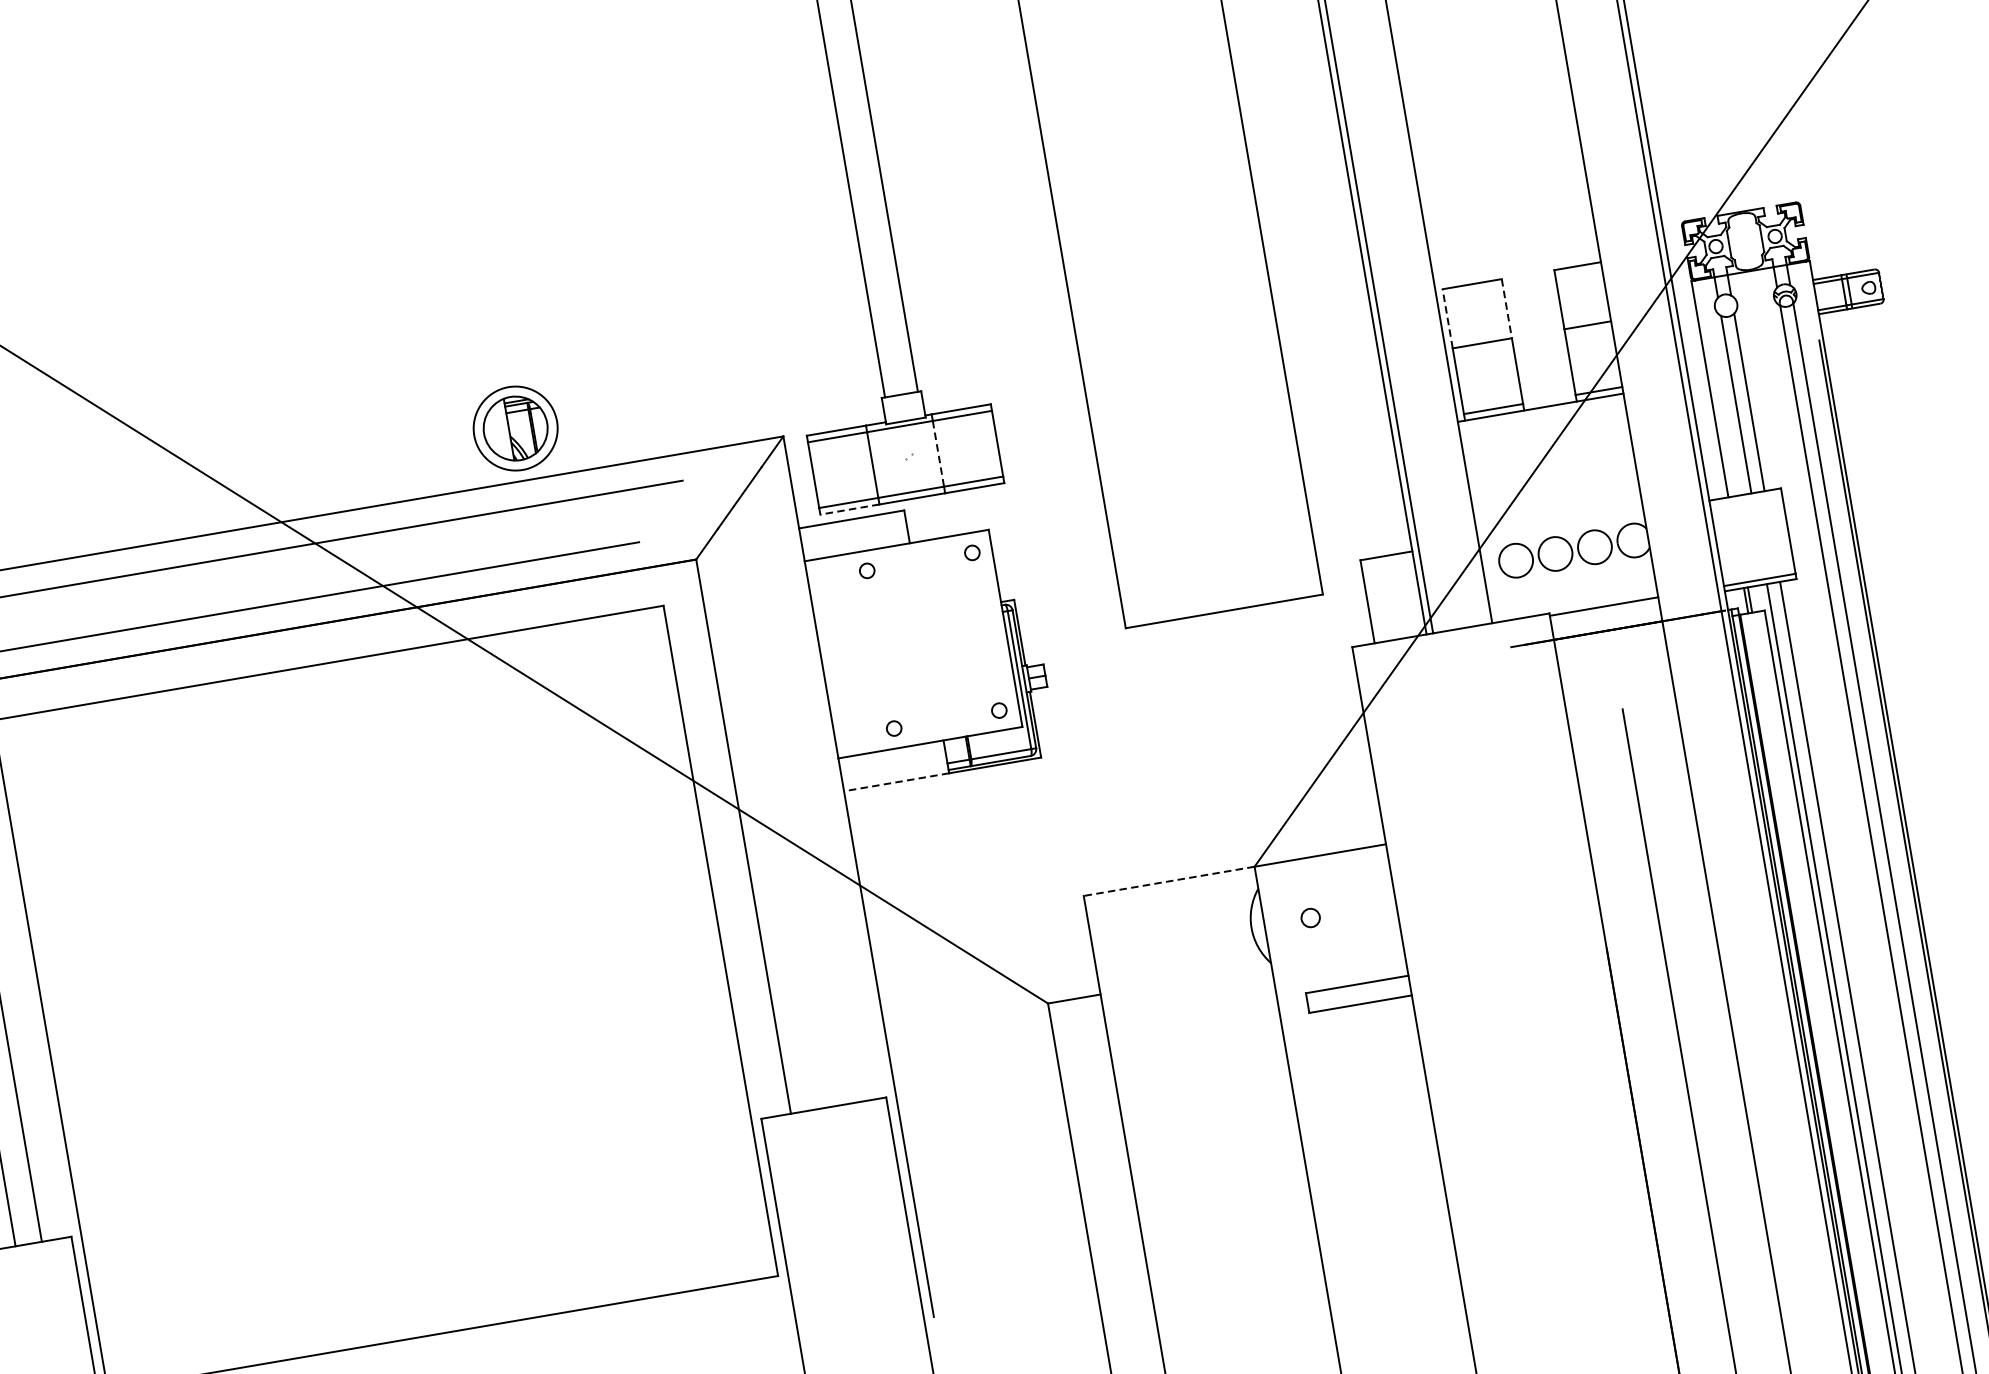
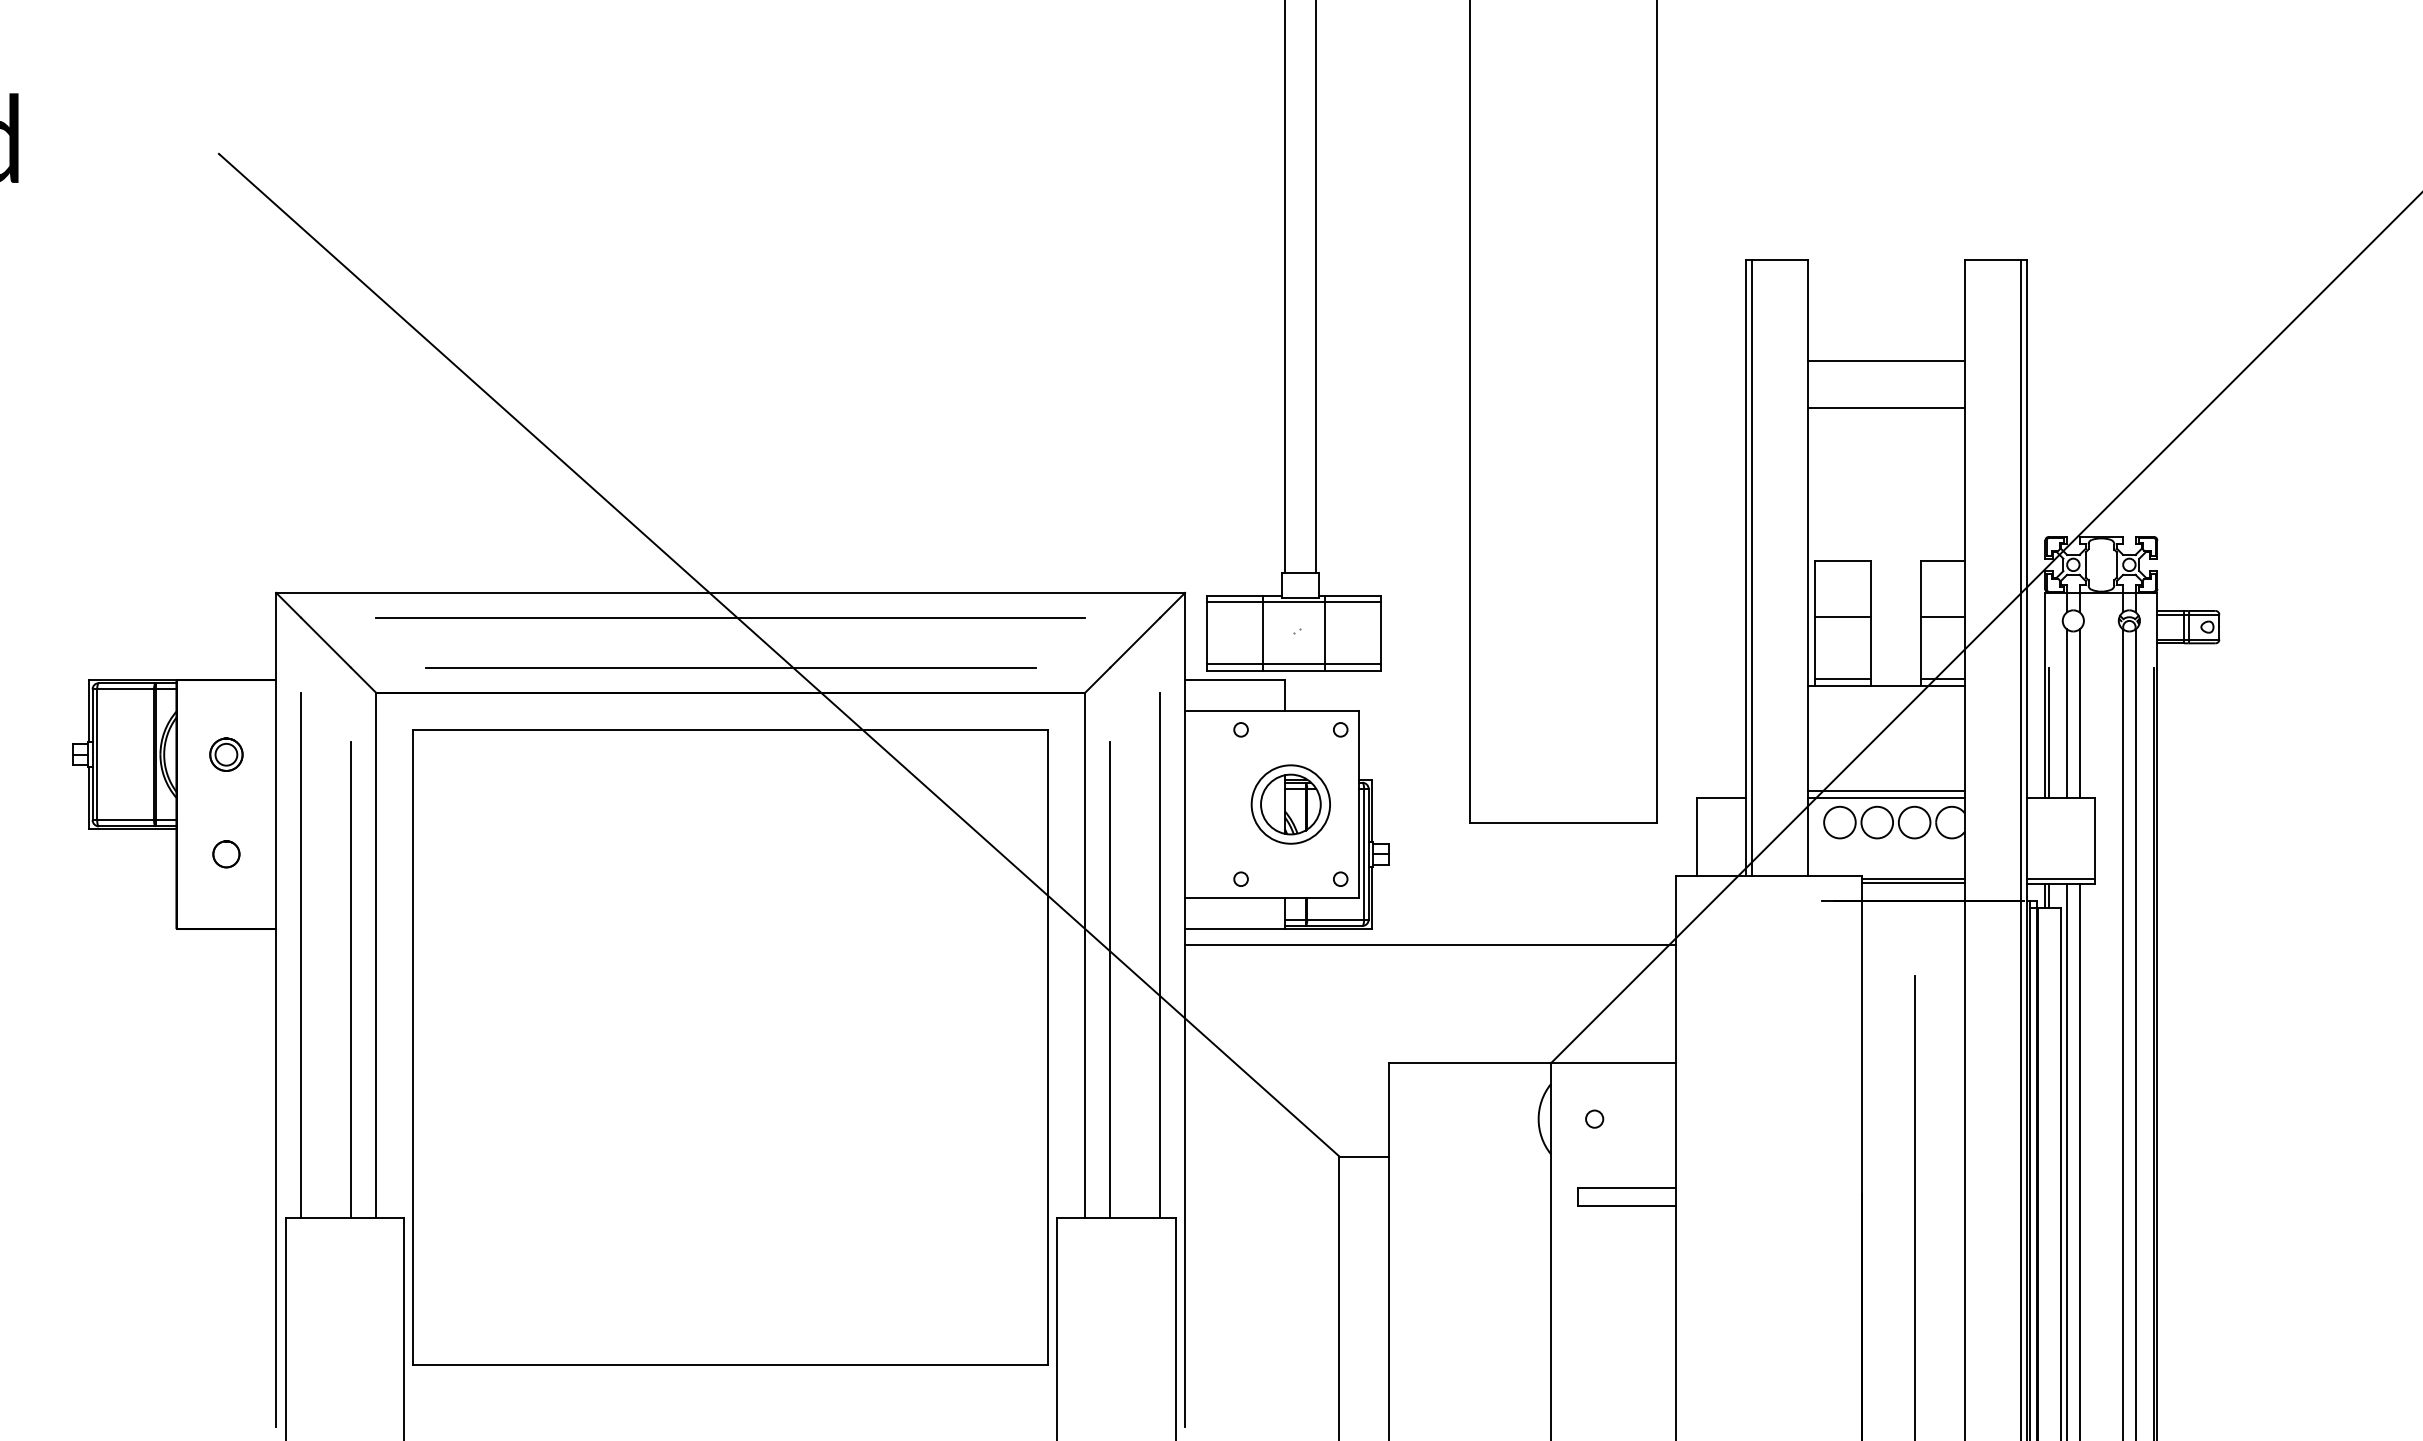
line: (1482, 65) -> (1886, 361), added
line: (1490, 115) -> (1886, 408), added
line: (1507, 308) -> (1871, 589), dashed -> solid
line: (1448, 318) -> (1815, 588), dashed -> solid
line: (1721, 427) -> (2049, 732), added
part: (515, 428) -> (1290, 804), moved
line: (938, 453) -> (1325, 633), dashed -> solid
line: (849, 509) -> (1234, 670), dashed -> solid
line: (1559, 519) -> (1886, 791), added
line: (1560, 525) -> (1886, 797), added
line: (1604, 610) -> (1913, 882), added
line: (1105, 763) -> (1430, 944), added
line: (896, 782) -> (1234, 929), dashed -> solid
line: (822, 822) -> (1160, 954), added
line: (774, 857) -> (1110, 979), added
line: (1169, 881) -> (1470, 1063), dashed -> solid

